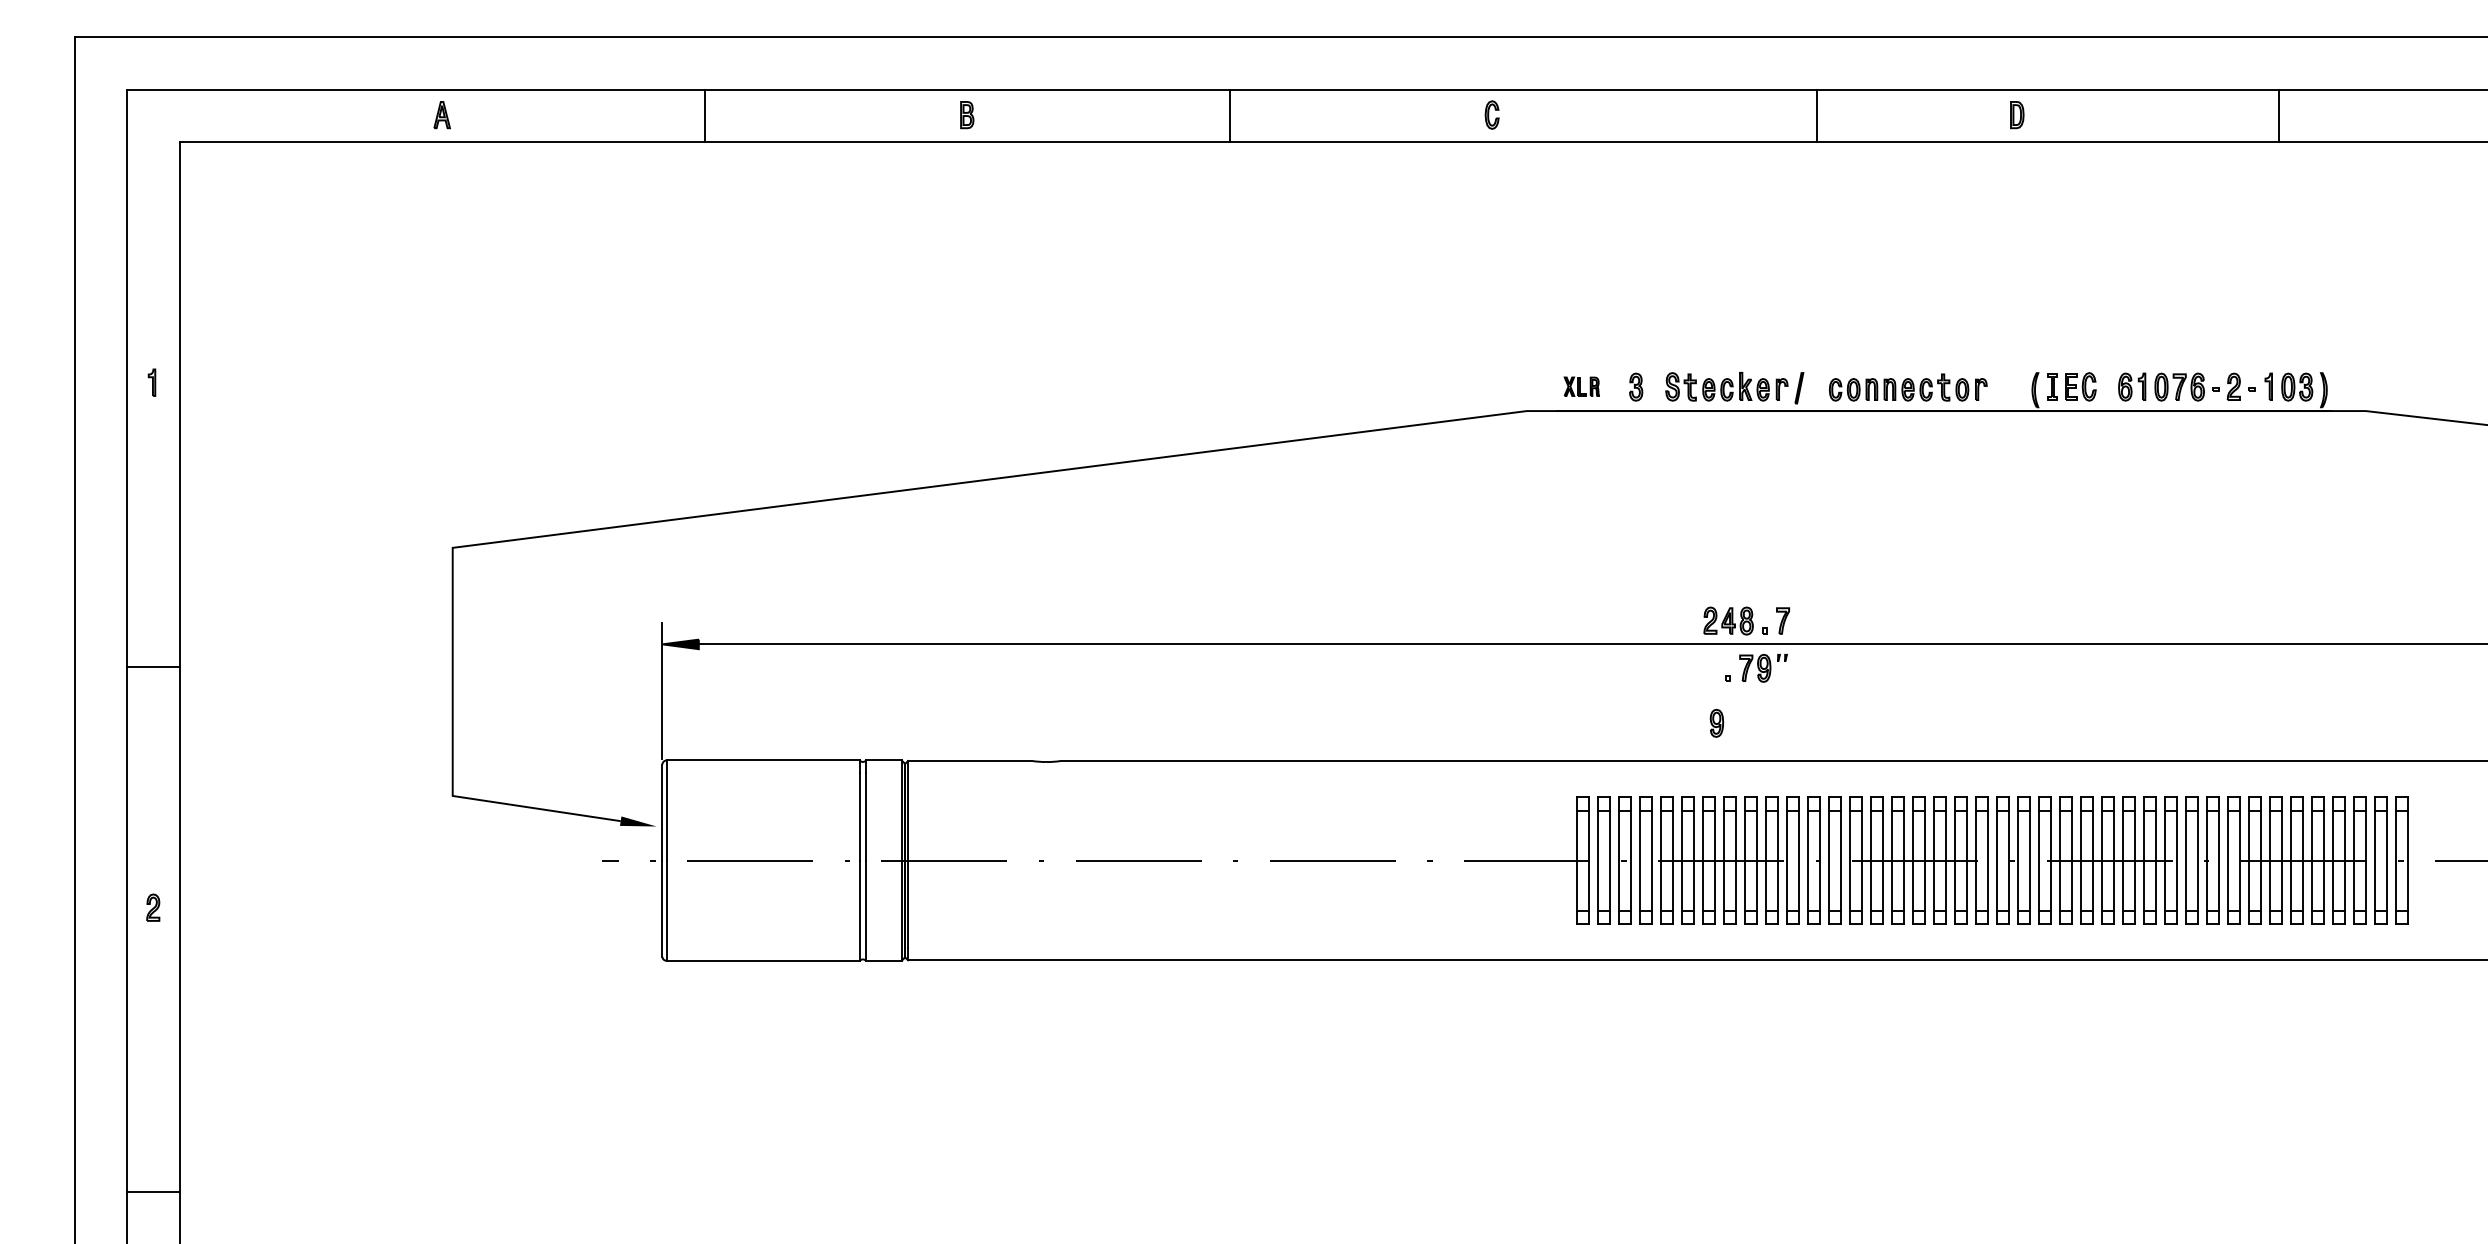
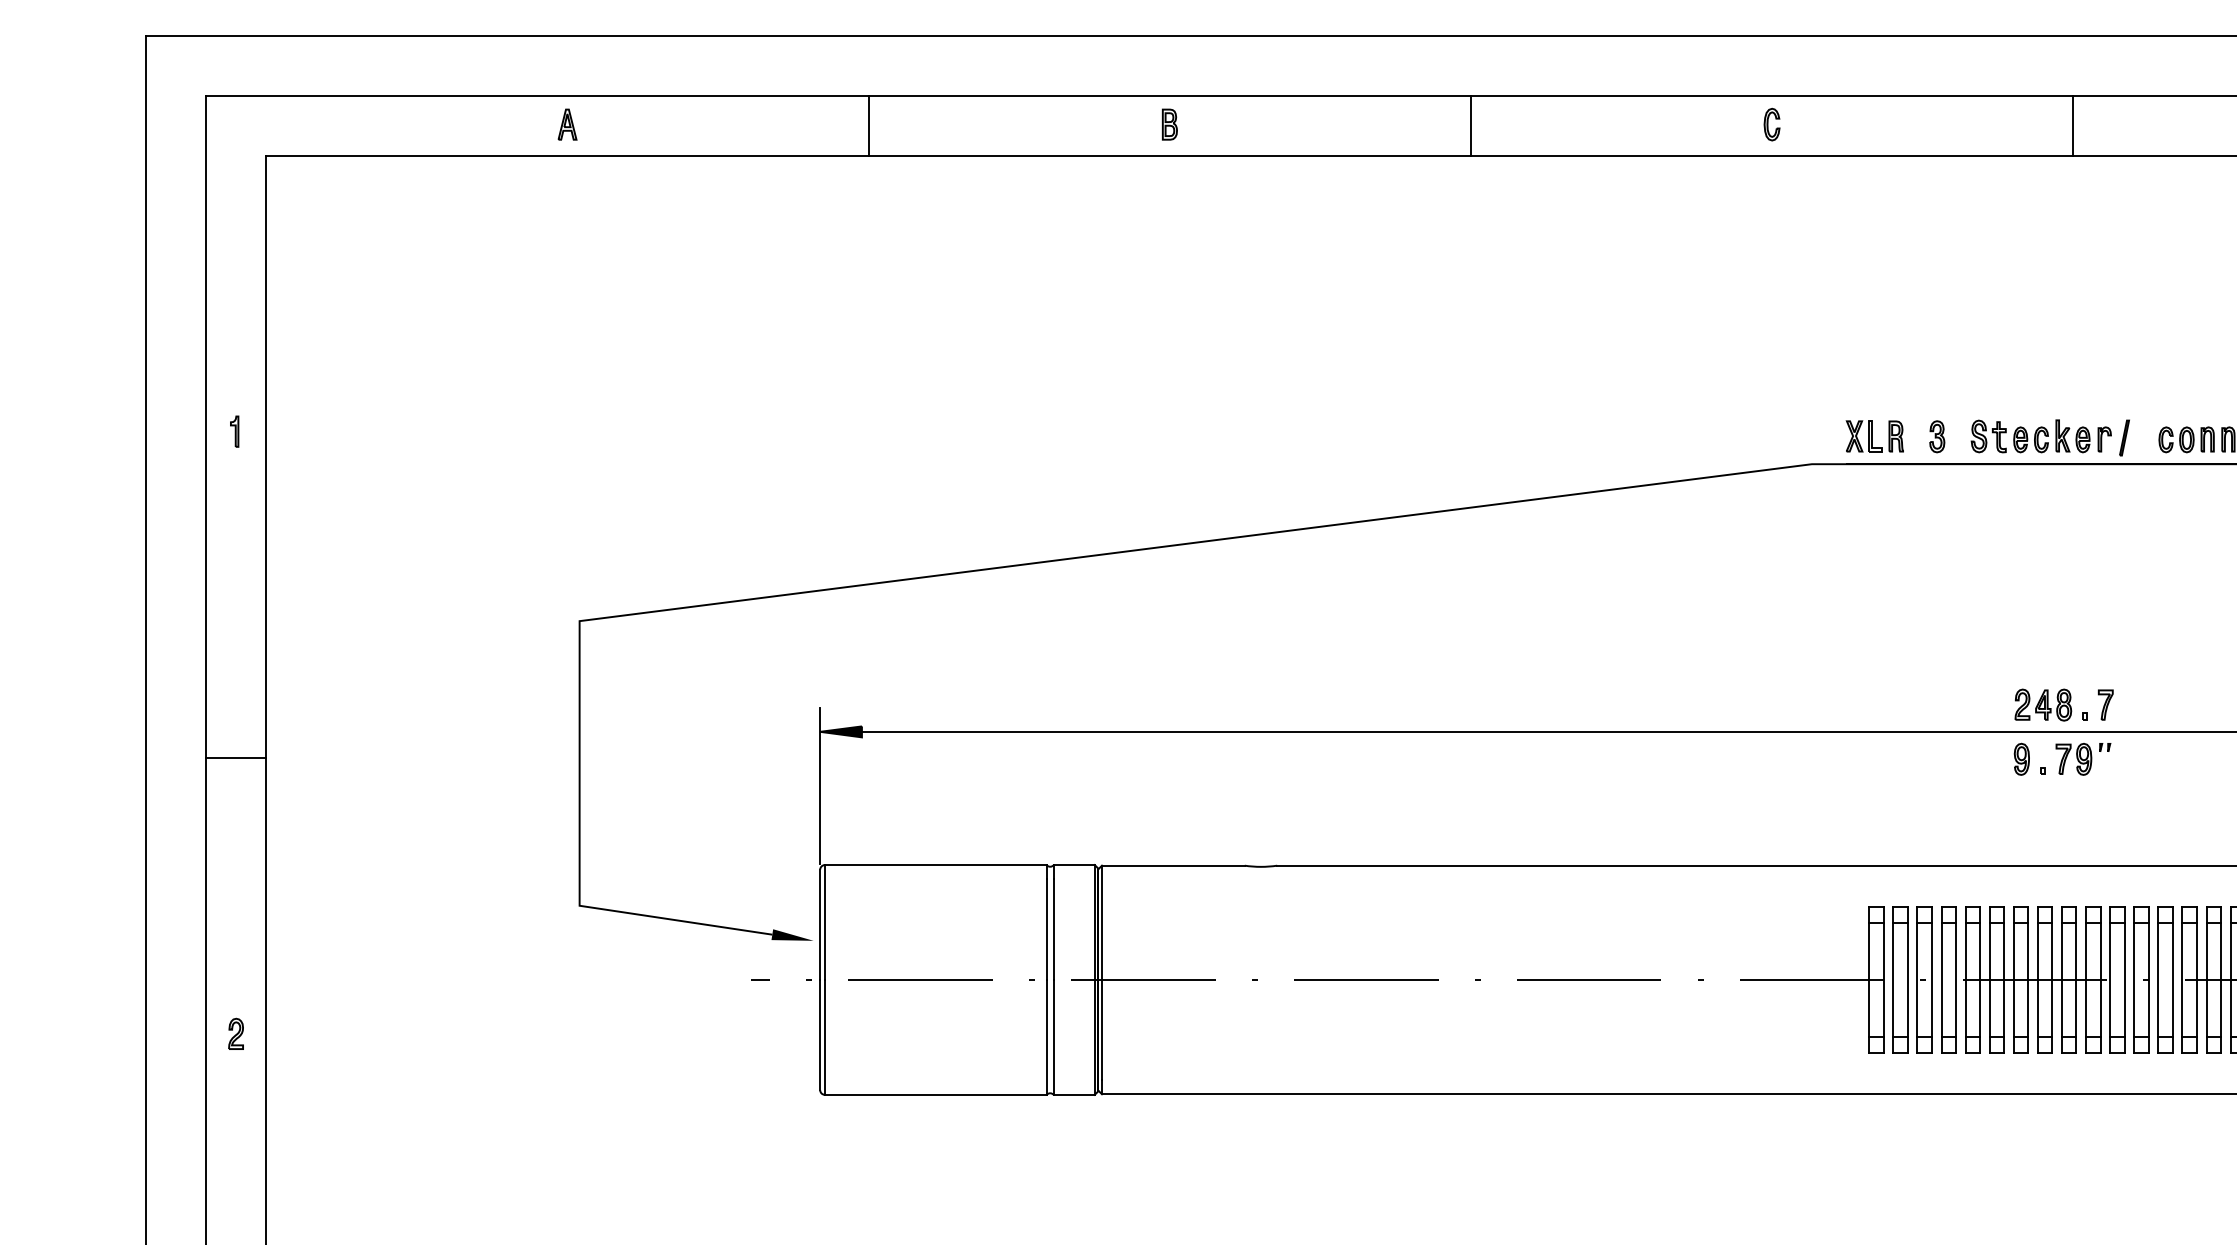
line: (1816, 115) -> (2073, 125), moved
part: (1581, 386) -> (1874, 436), size x1.43
part: (1716, 722) -> (2021, 758), moved

